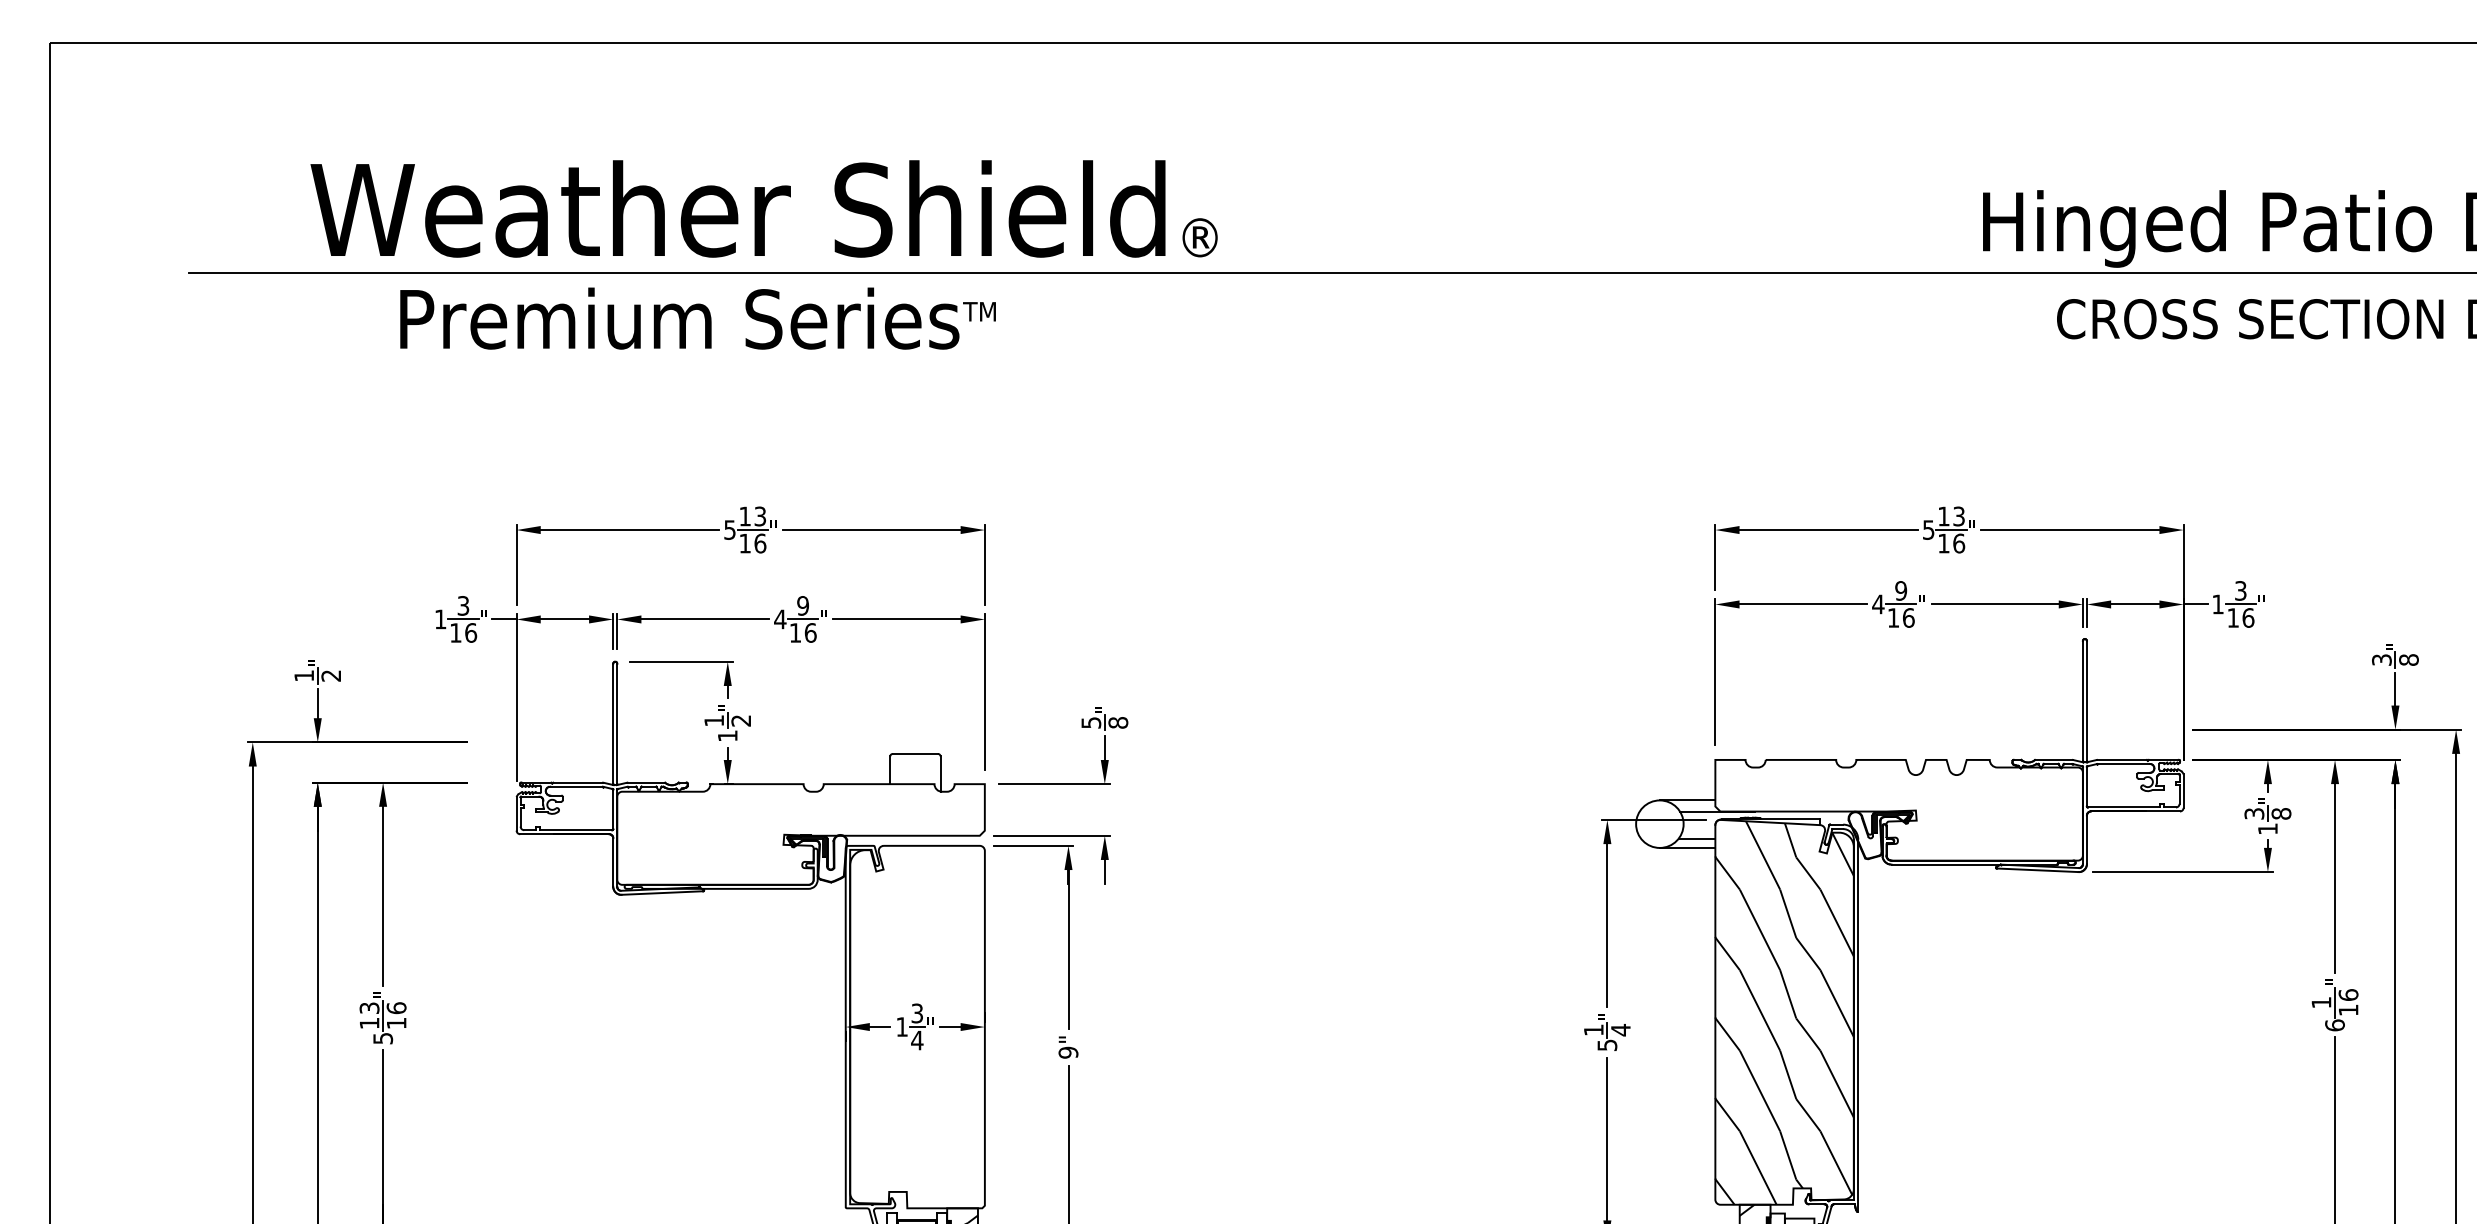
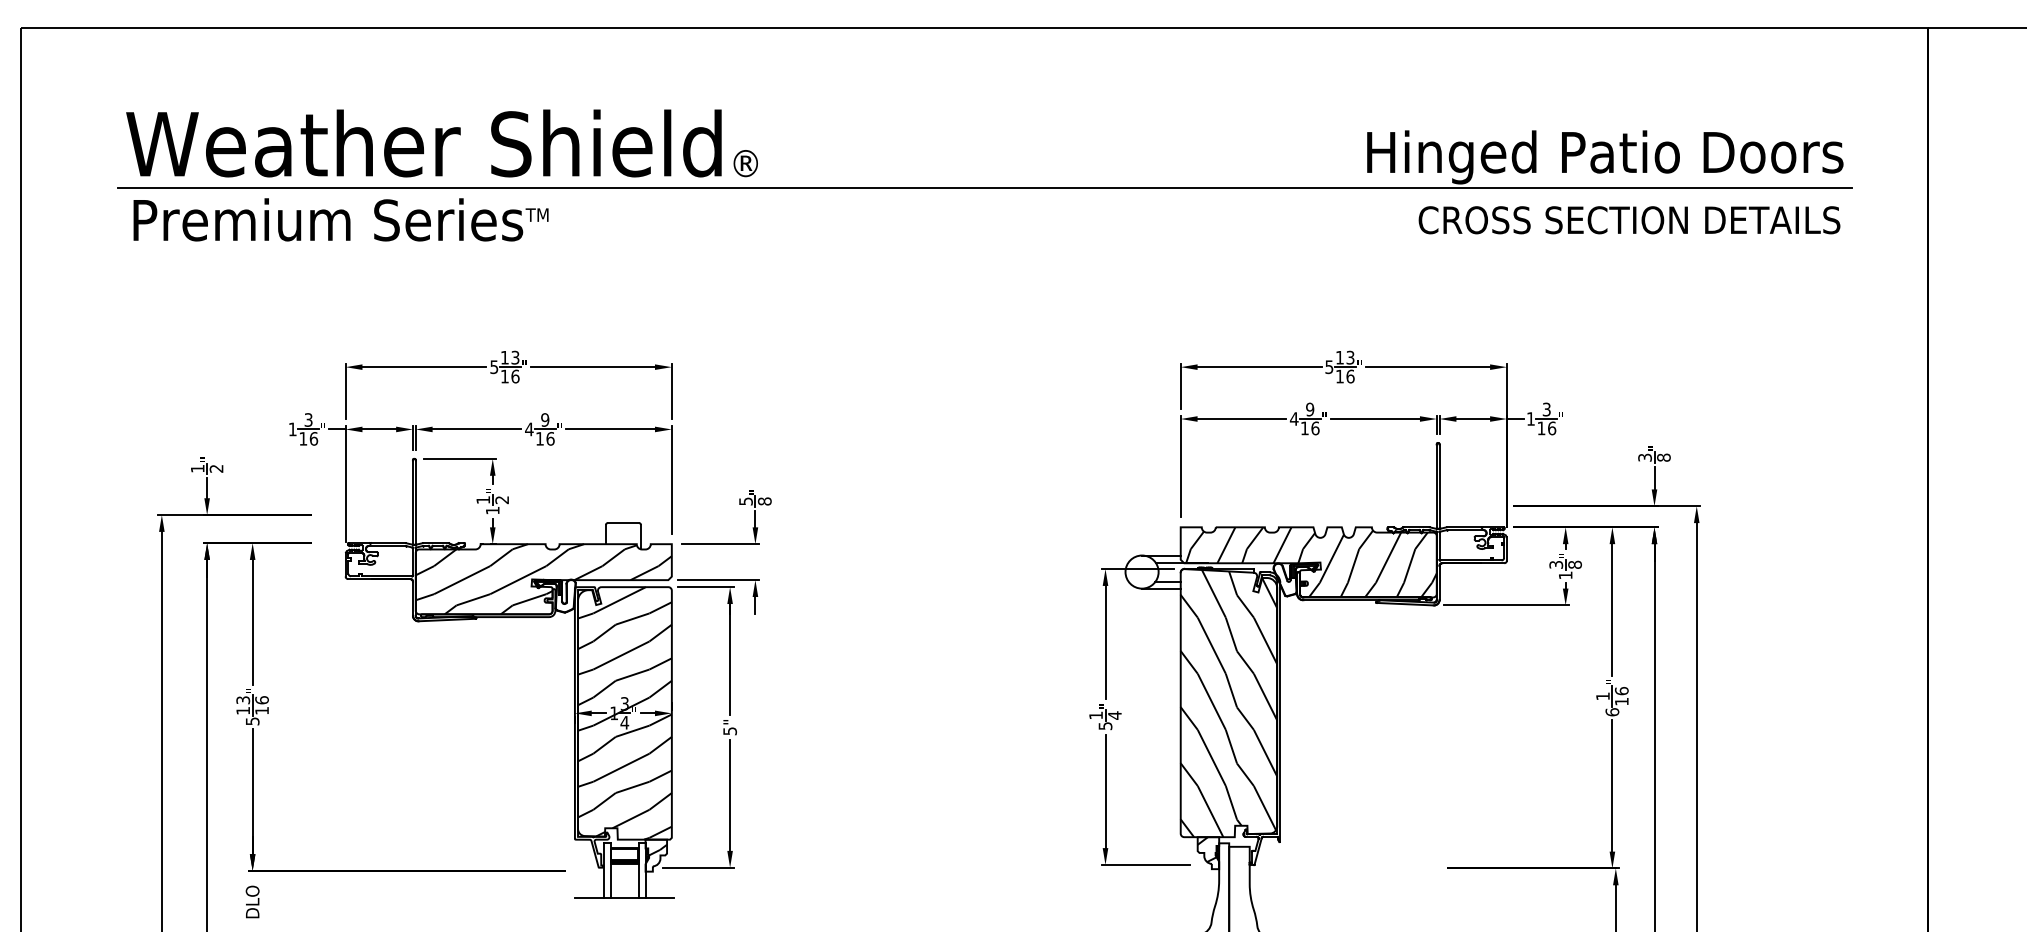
text: (763, 208) -> (441, 143), moved
text: (697, 318) -> (340, 219), moved
hatch: (1903, 810) -> (1311, 562), added
hatch: (800, 834) -> (543, 579), added
hatch: (916, 1027) -> (624, 713), added
text: (1067, 1053) -> (729, 731), 9" -> 5"

